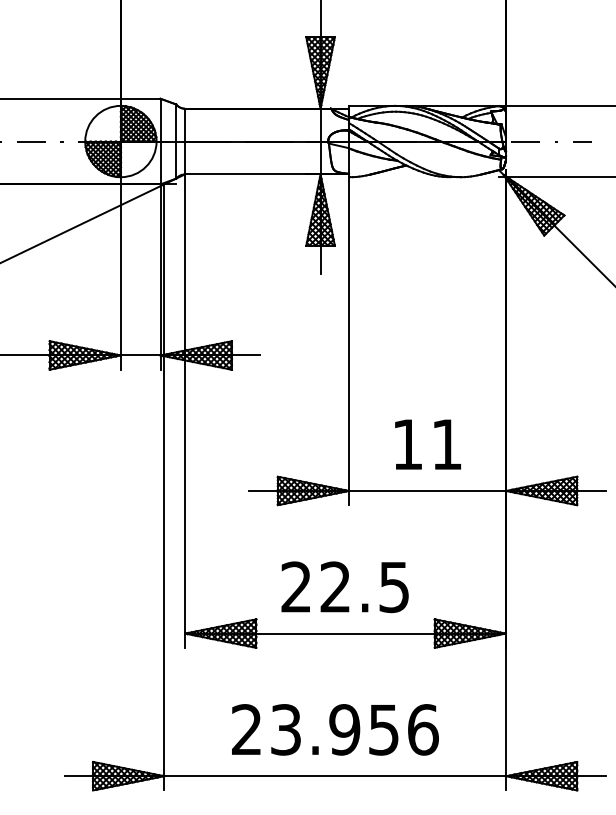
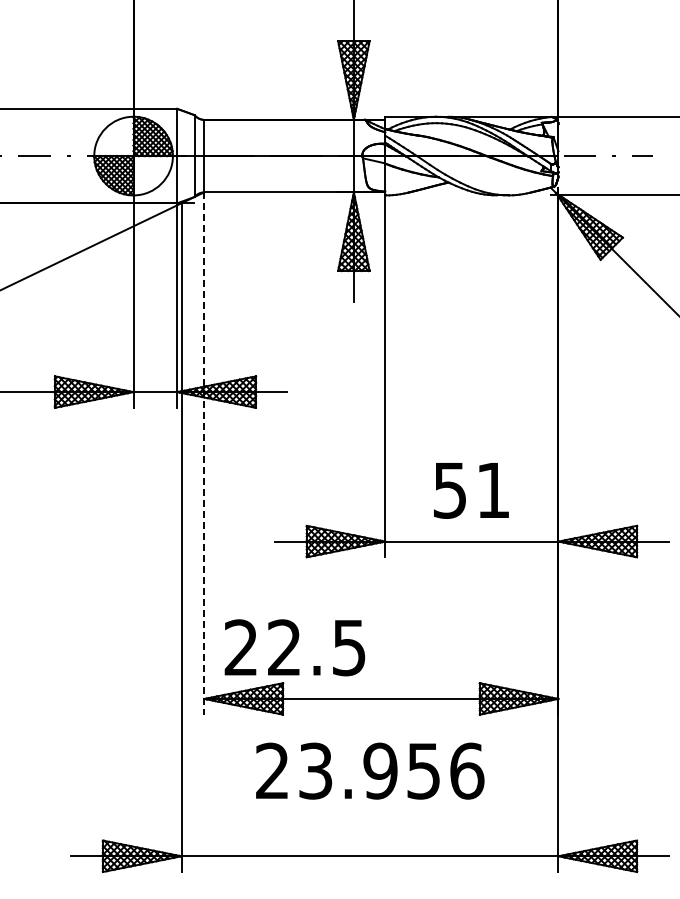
line: (185, 411) -> (204, 453), solid -> dashed
text: (407, 444) -> (449, 490), 11 -> 51
text: (344, 586) -> (294, 647), moved
text: (335, 729) -> (370, 770), moved

